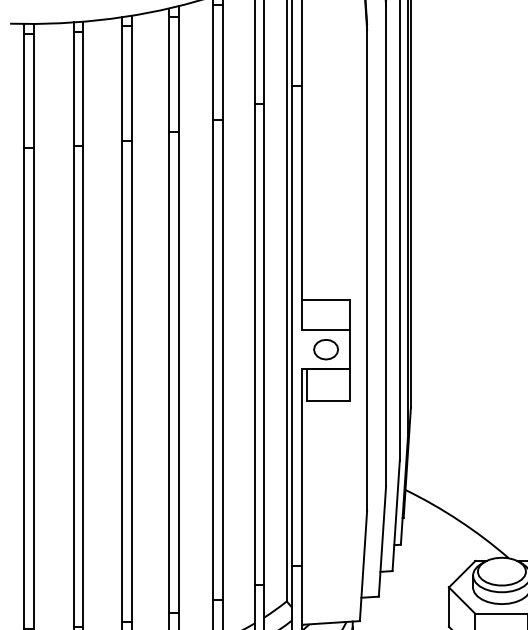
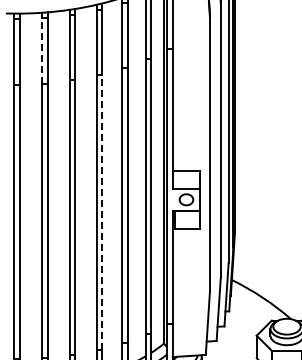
line: (74, 88) -> (42, 50), solid -> dashed
line: (179, 371) -> (102, 212), solid -> dashed

